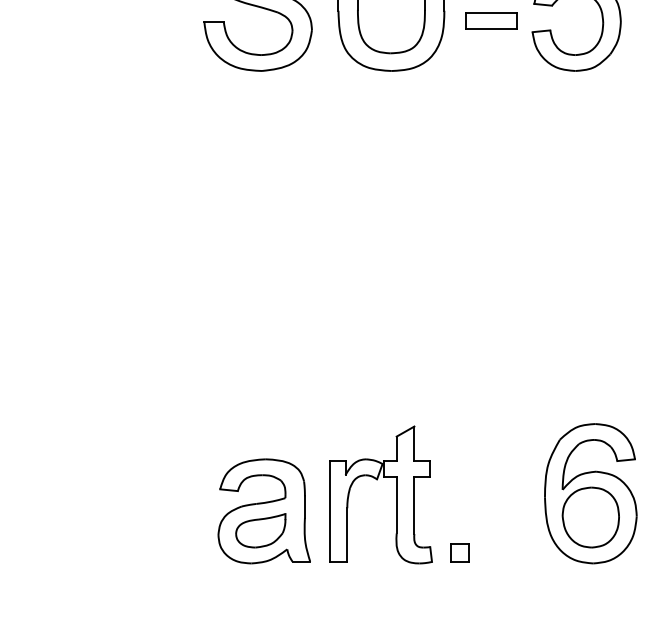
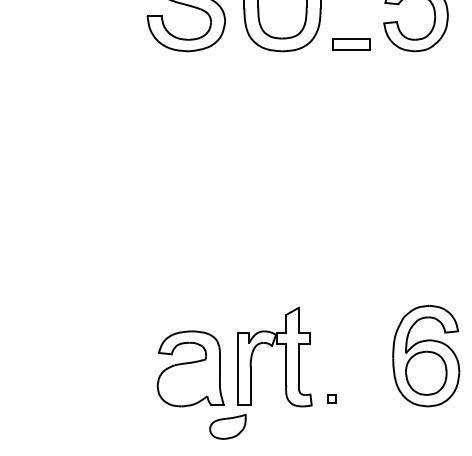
part: (491, 20) -> (351, 44), moved
part: (260, 530) -> (227, 426), moved
part: (459, 552) -> (331, 398), size x0.6

